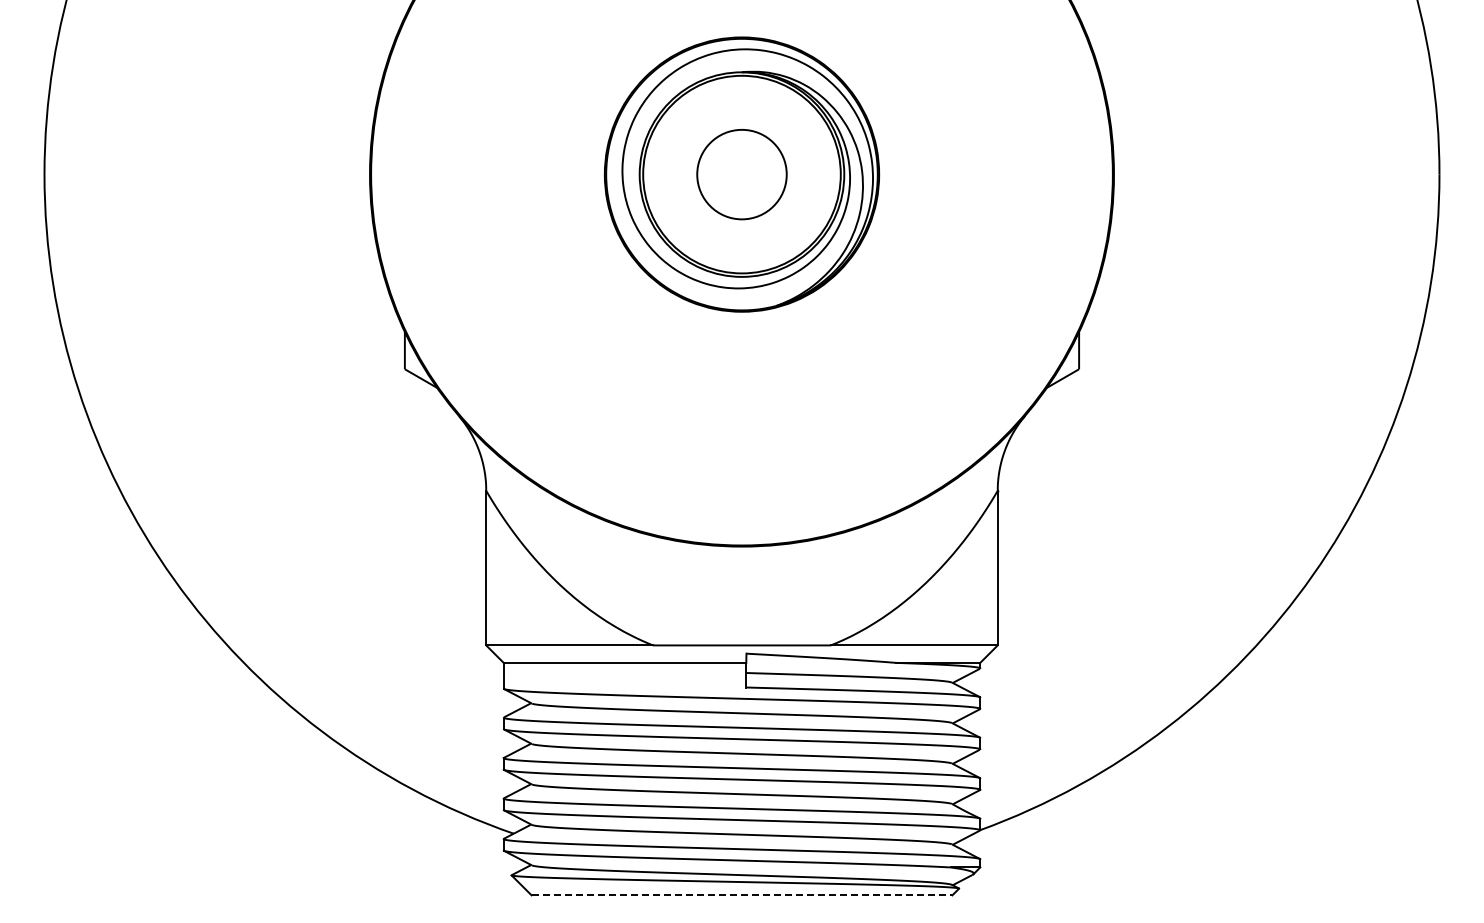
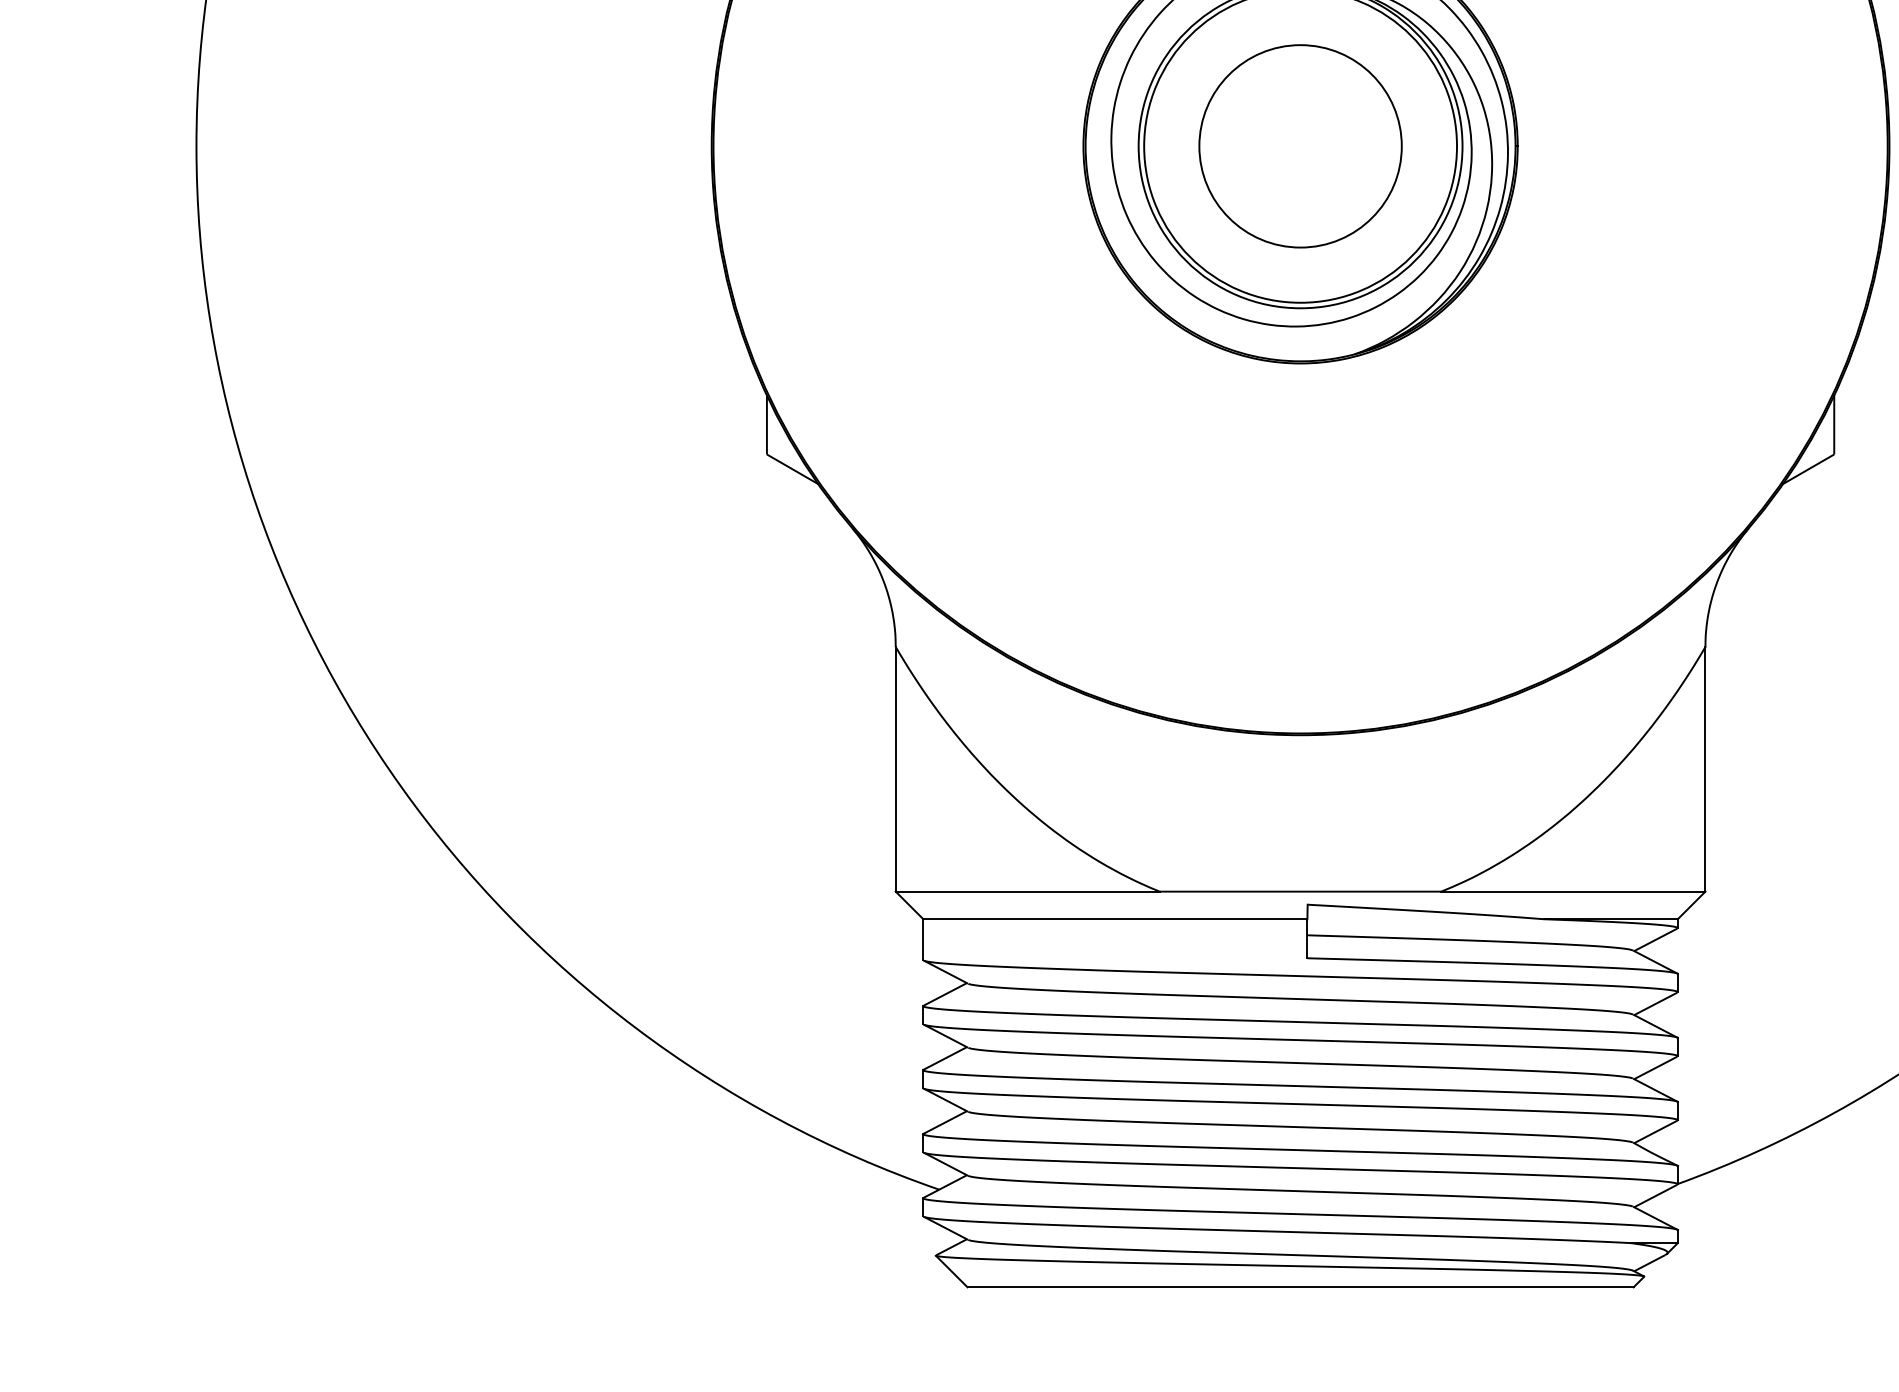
circle: (741, 174) -> (1299, 146), size x1.43
line: (742, 895) -> (1301, 1287), dashed -> solid

